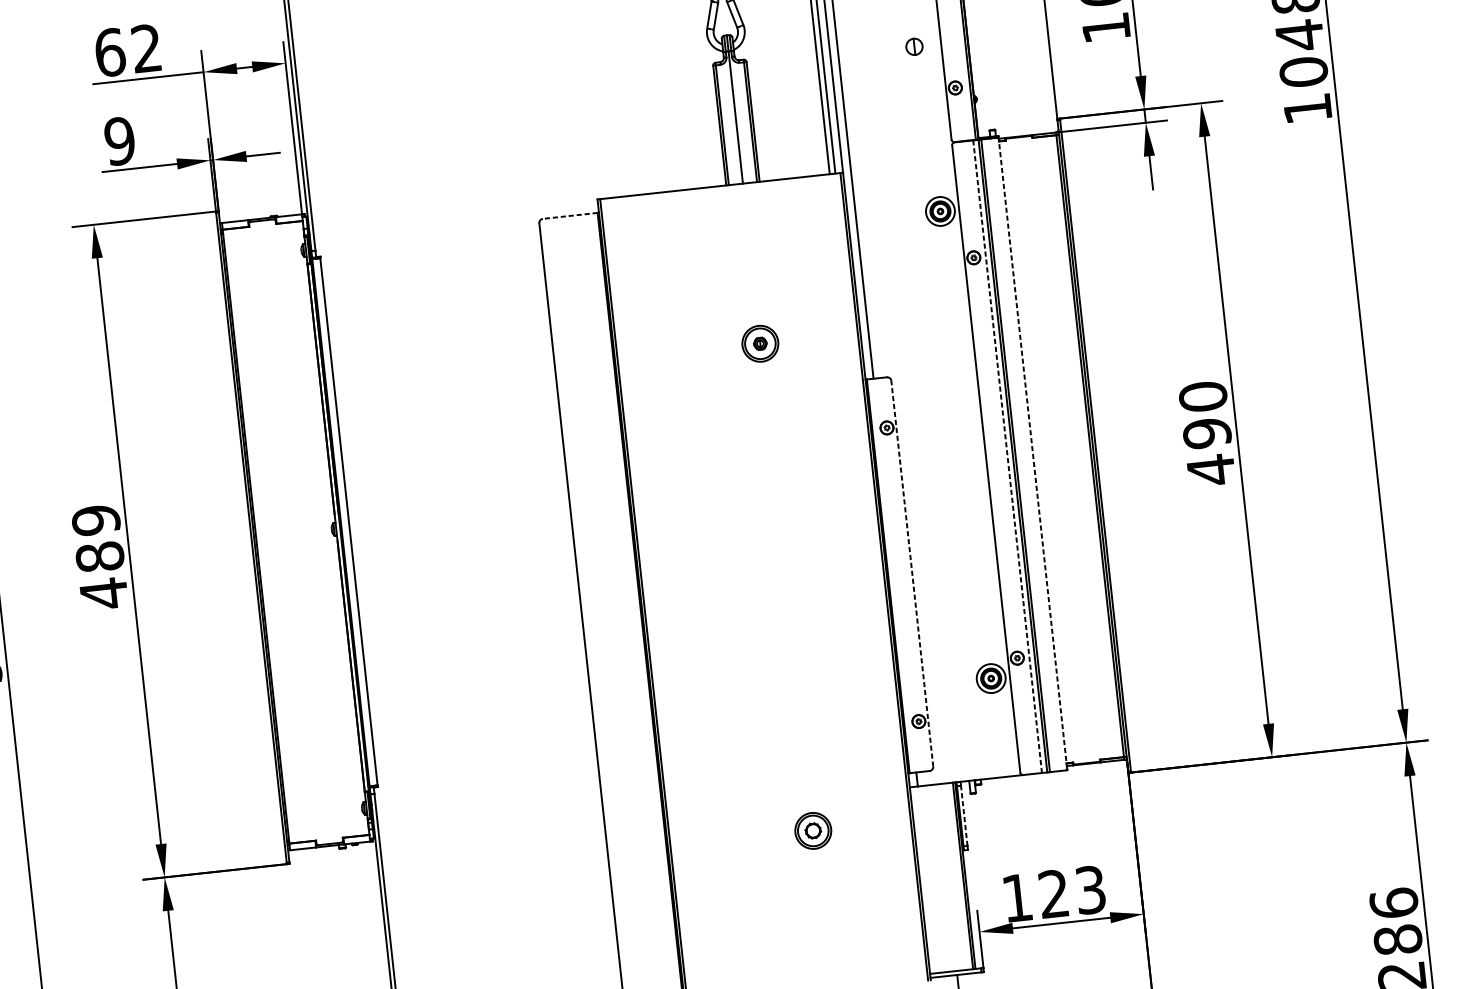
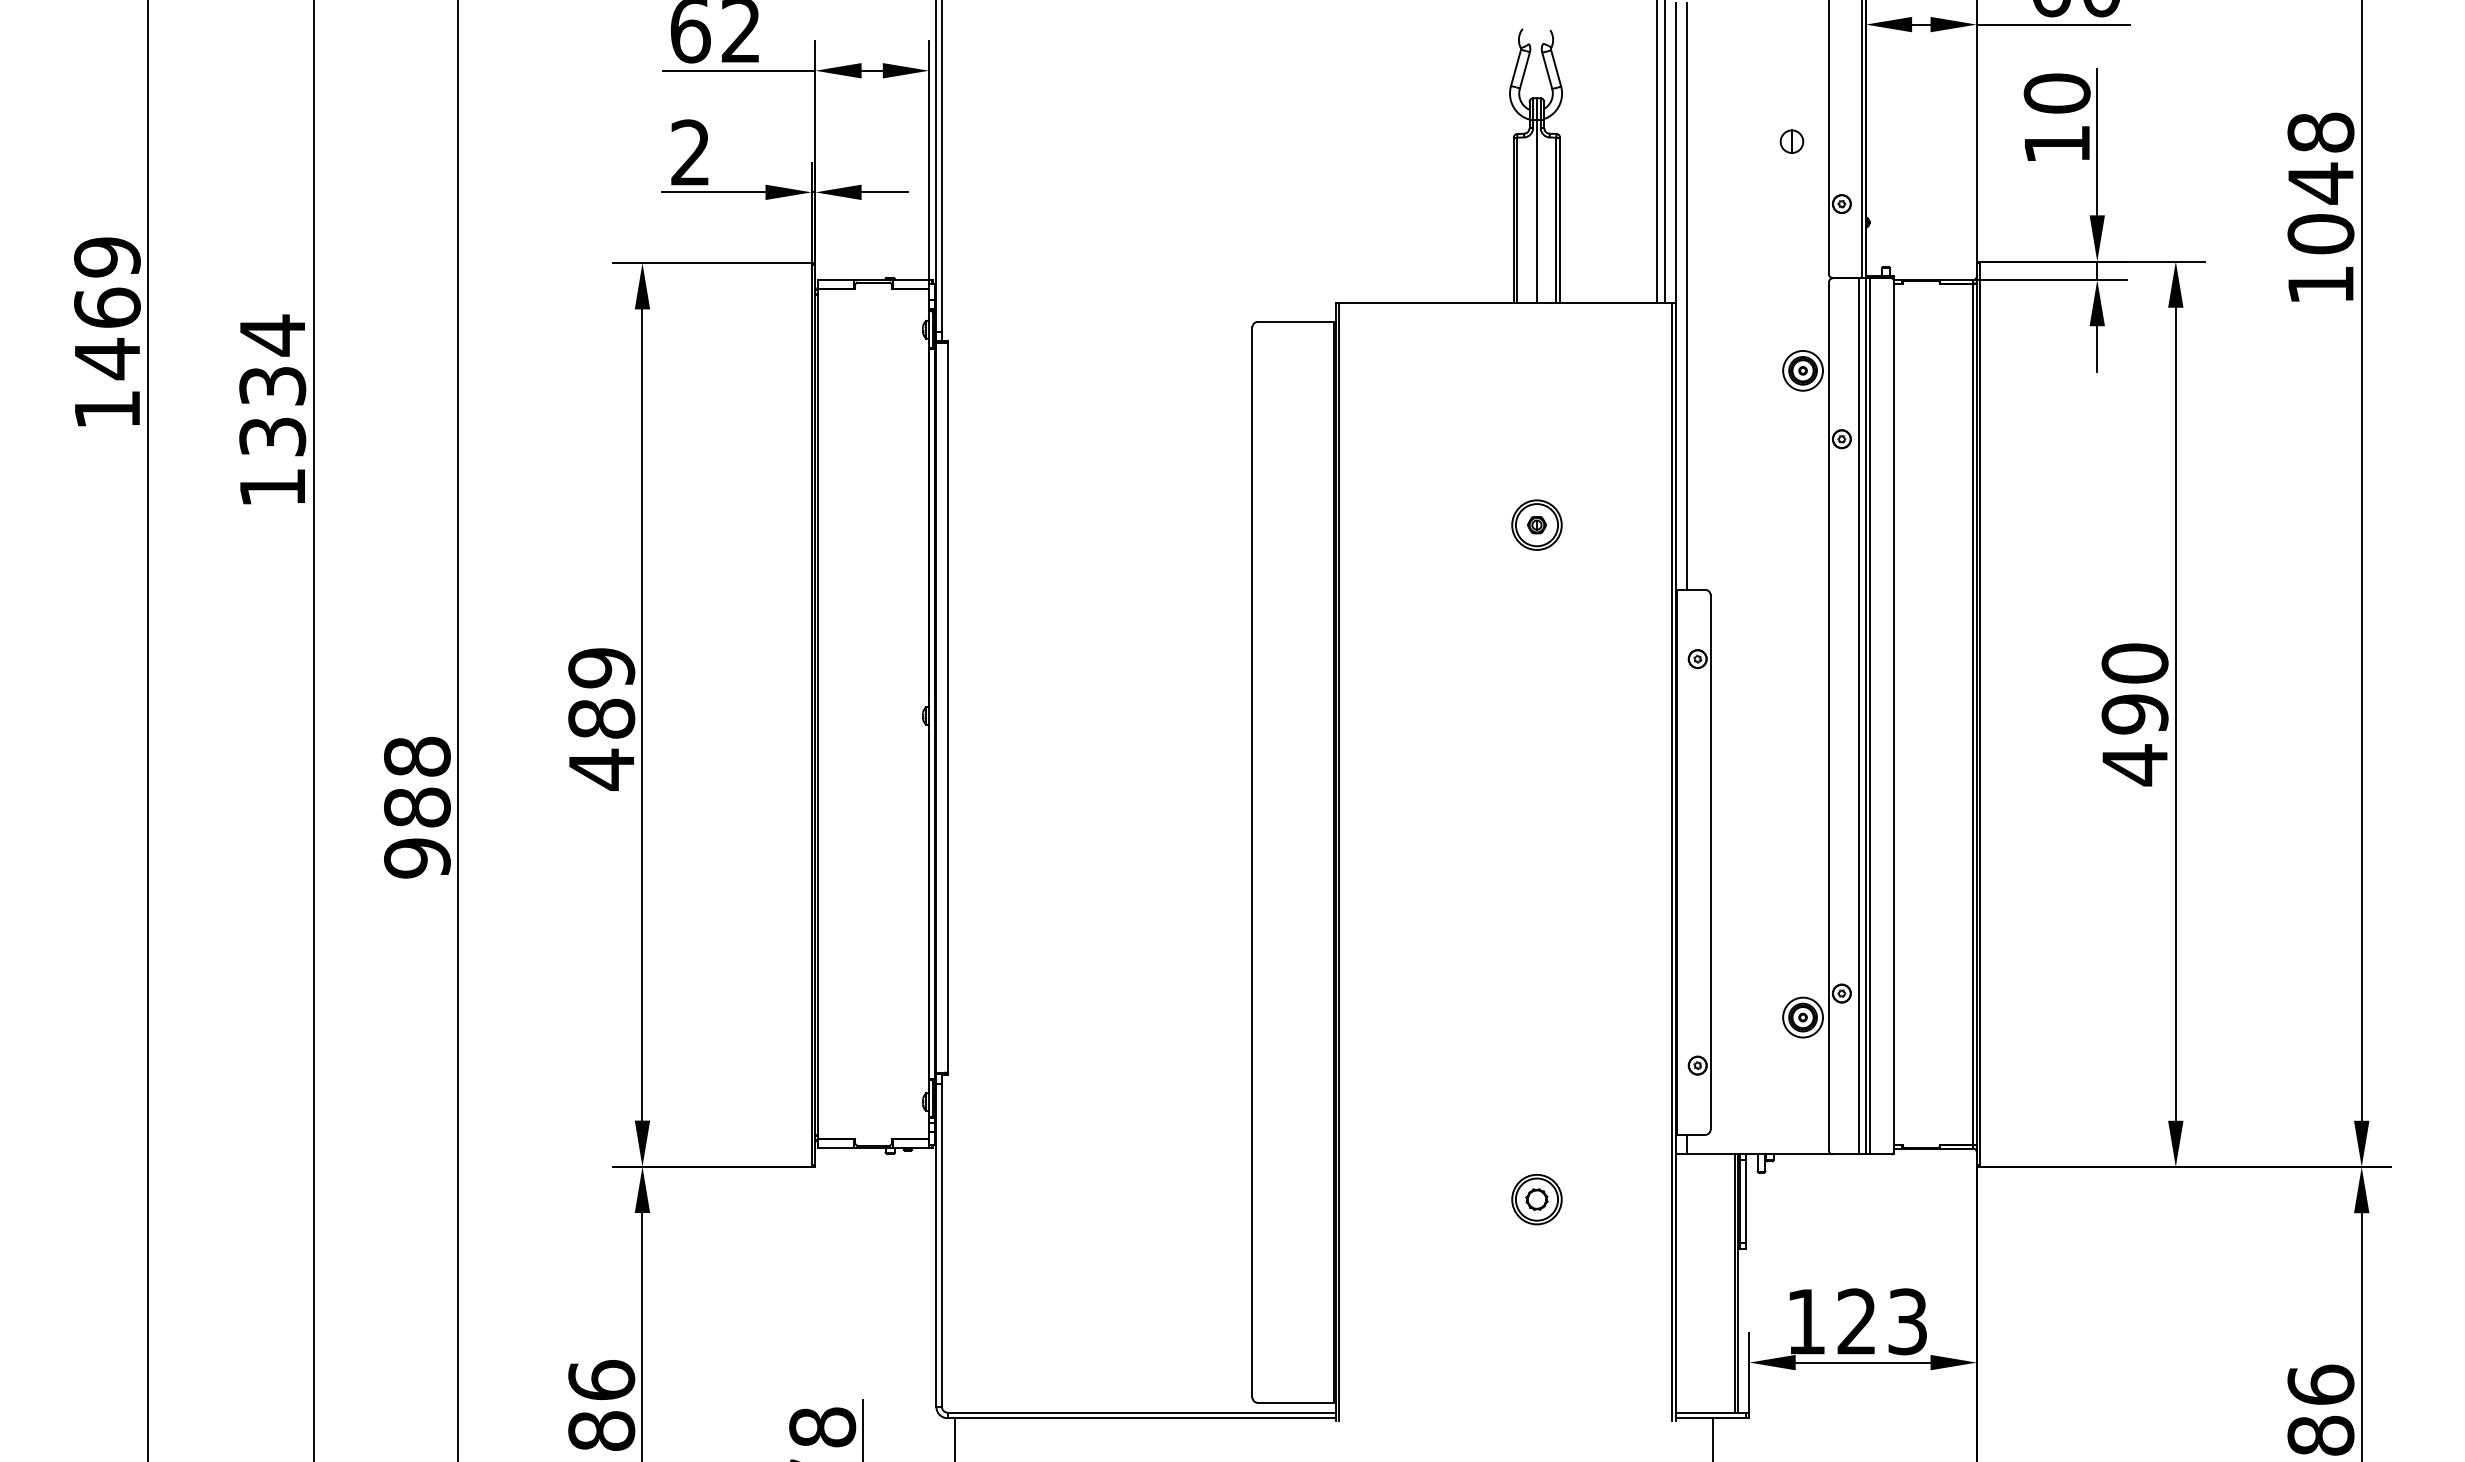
text: (119, 141) -> (690, 152), 9 -> 2
line: (569, 215) -> (1295, 321), dashed -> solid
line: (1032, 453) -> (1893, 715), dashed -> solid
line: (1007, 456) -> (1858, 716), dashed -> solid
line: (912, 573) -> (1710, 861), dashed -> solid
line: (964, 815) -> (1745, 1201), dashed -> solid

